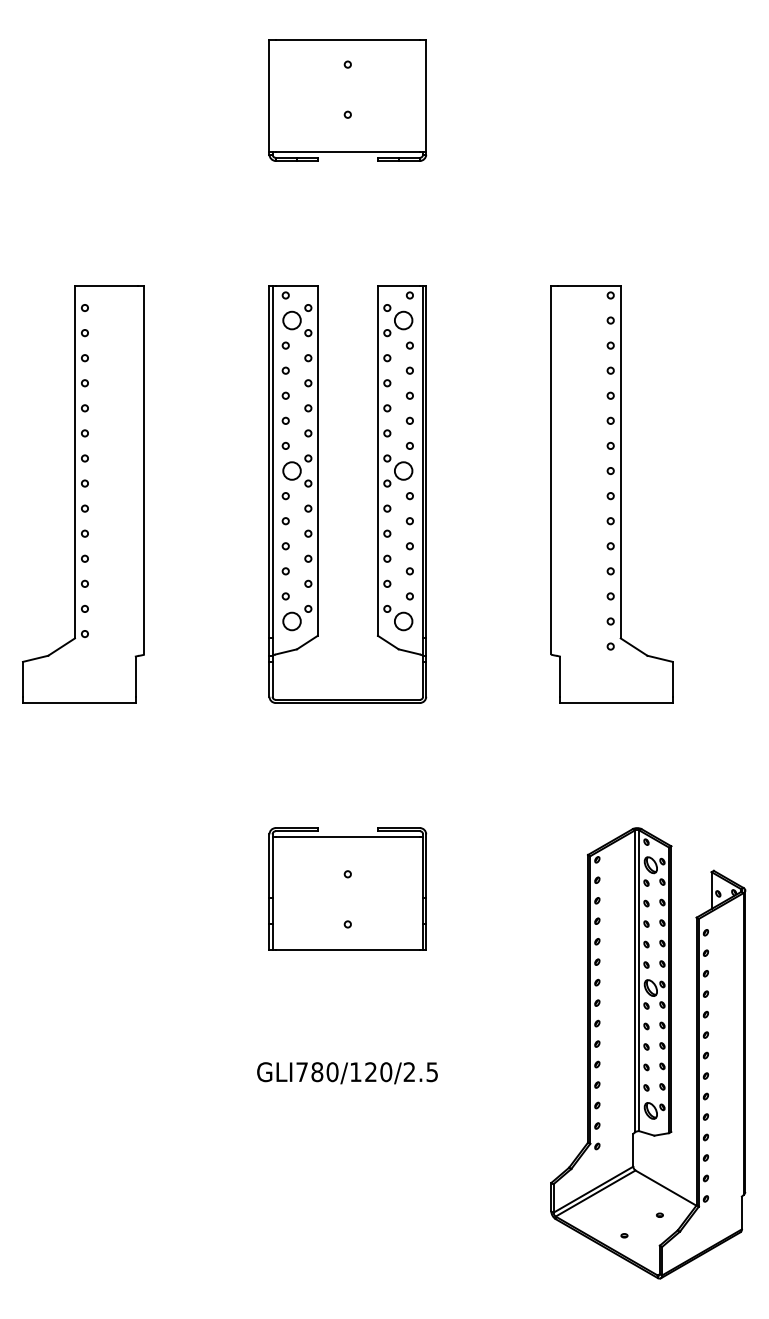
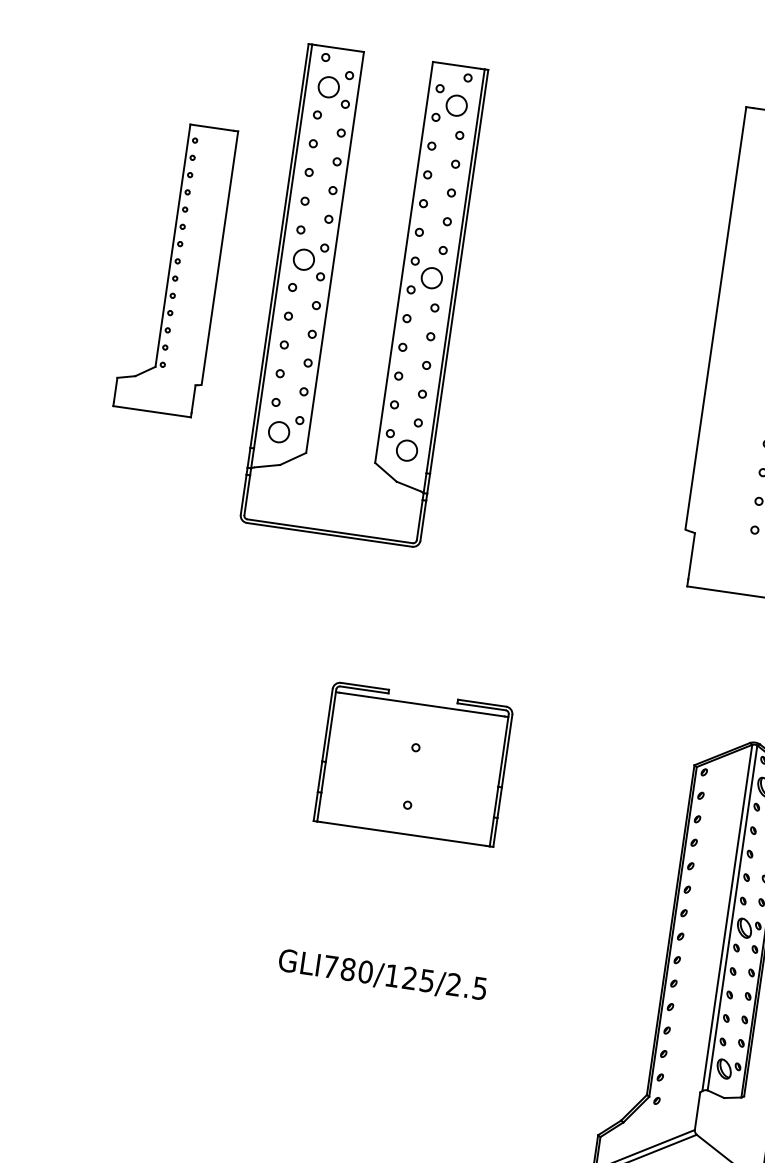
part: (83, 494) -> (175, 268), size x0.6
part: (318, 494) -> (330, 291), moved
text: (386, 1072) -> (427, 981), GLI780/120/2.5 -> GLI780/125/2.5

